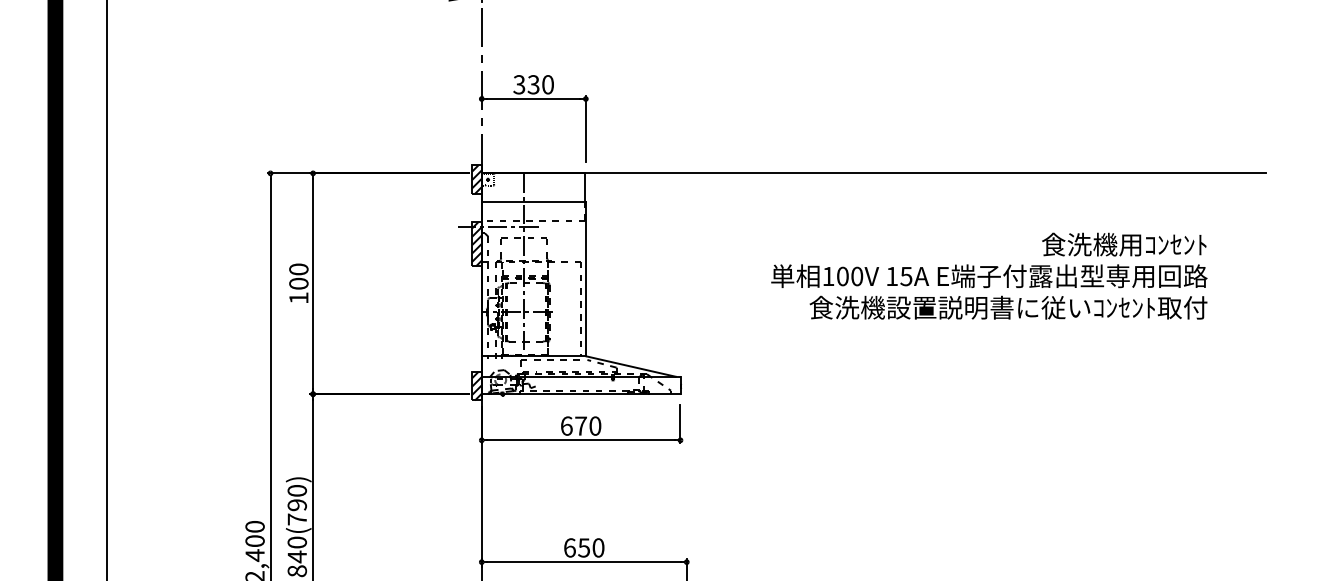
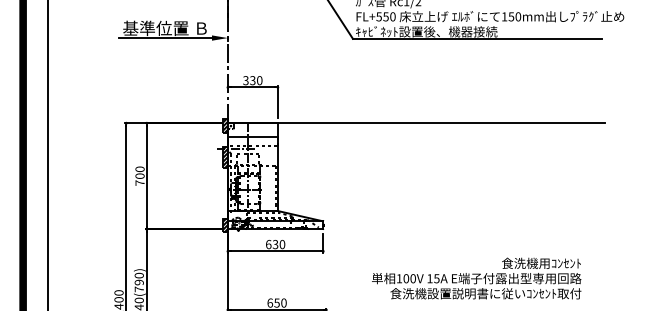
text: (988, 276) -> (476, 278), moved
text: (297, 296) -> (139, 182), 100 -> 700
text: (580, 425) -> (275, 244), 670 -> 630

